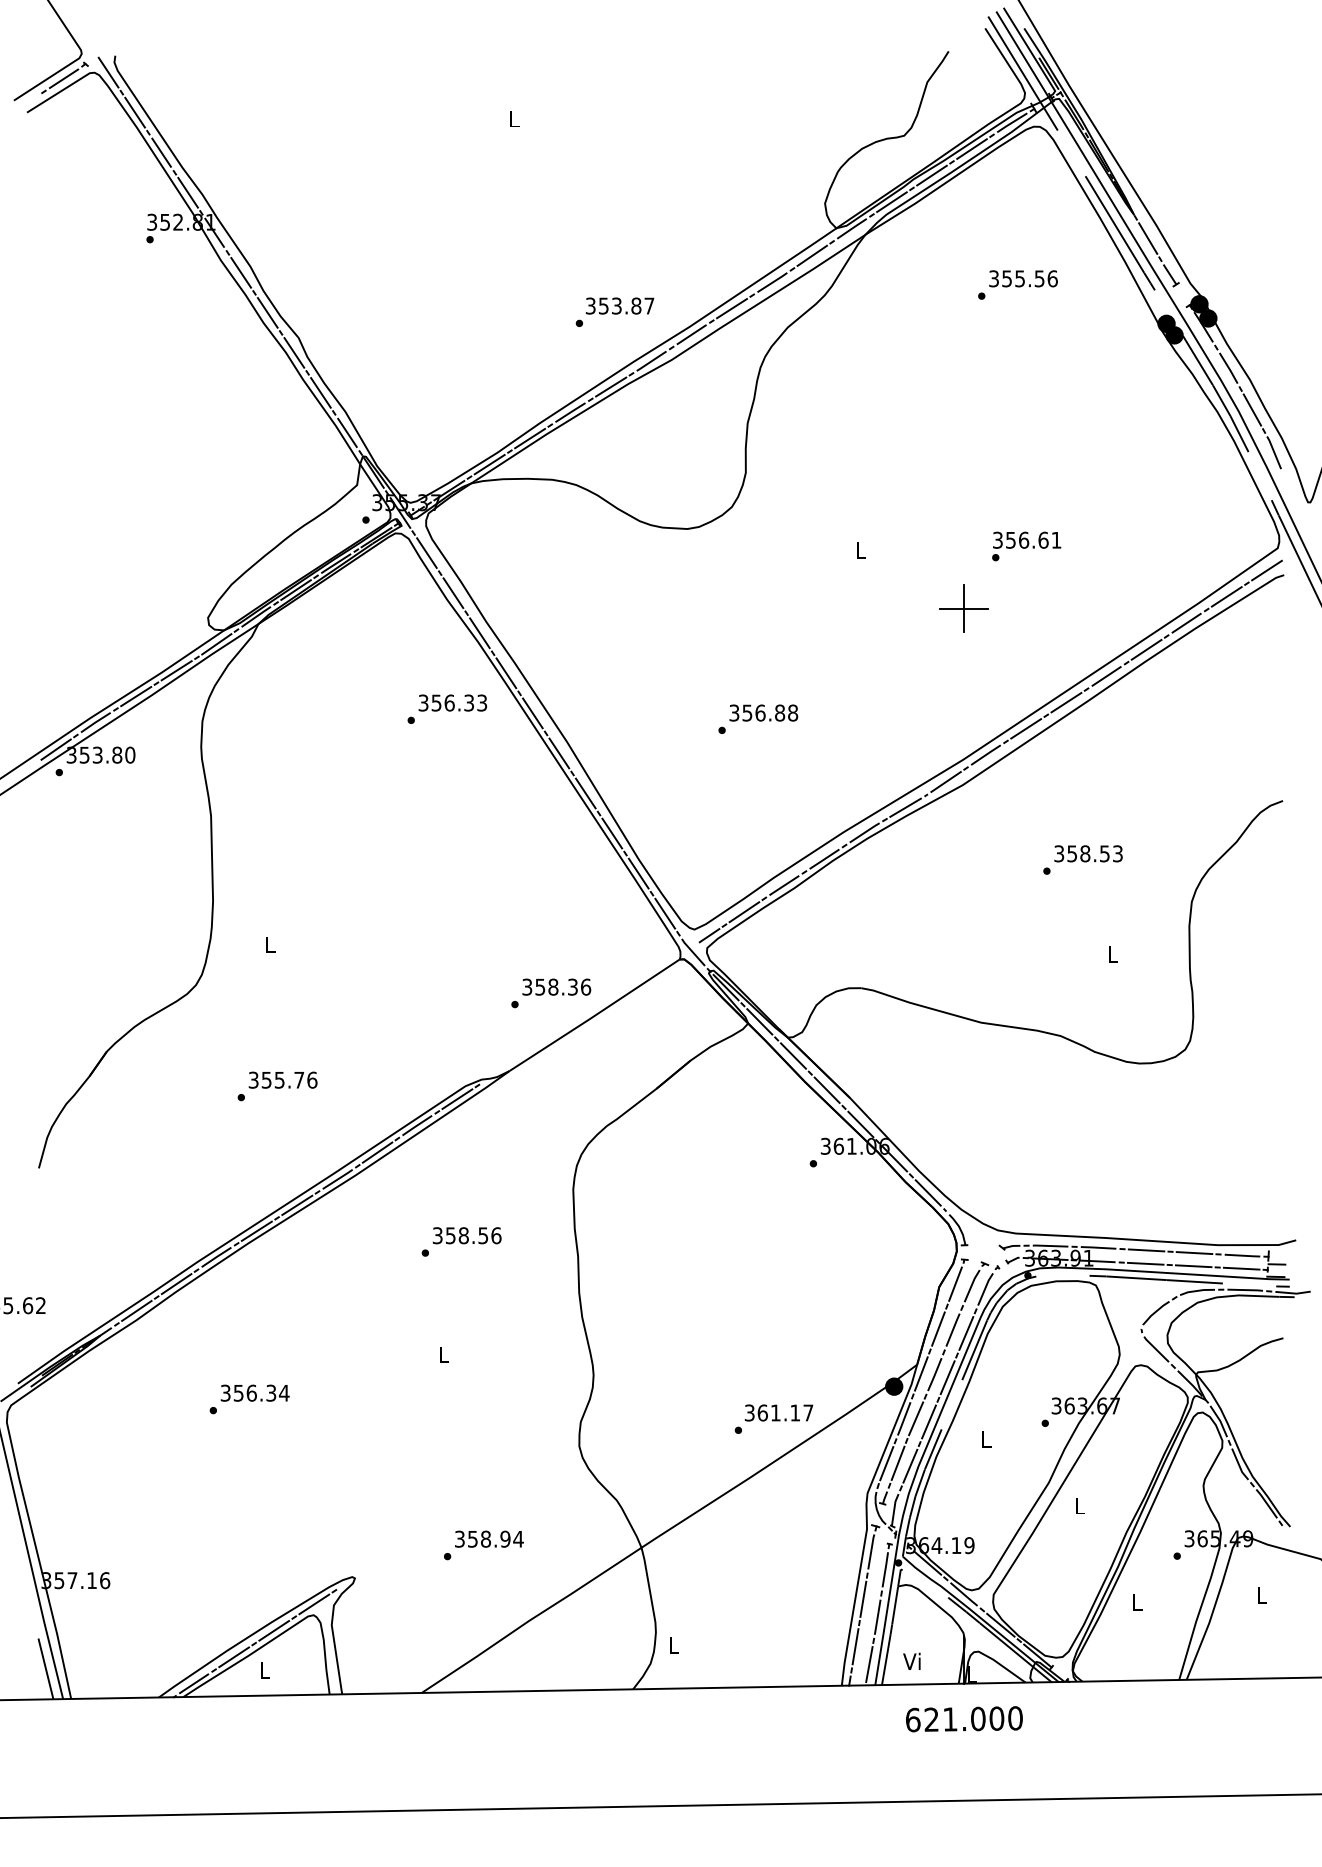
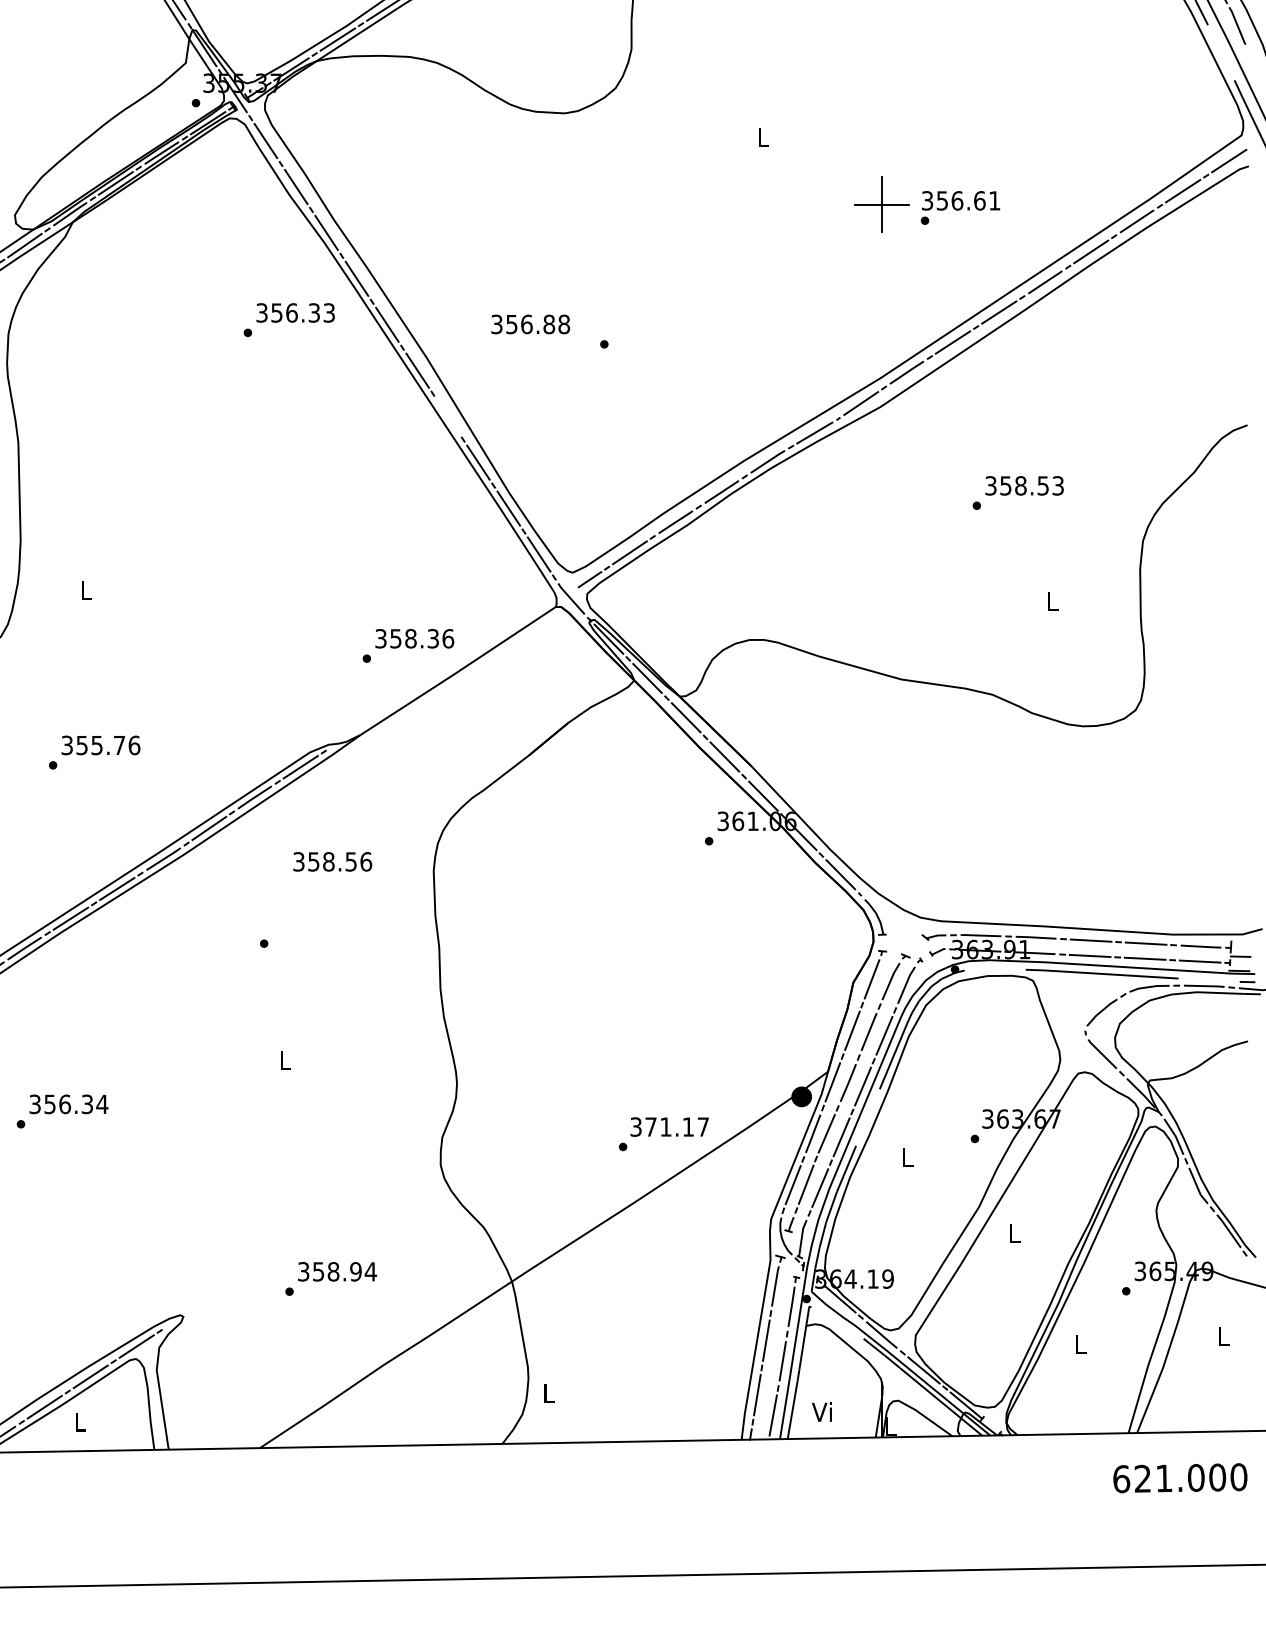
text: (1026, 546) -> (960, 207), moved
text: (763, 712) -> (530, 323), moved
line: (585, 793) -> (447, 416), removed
text: (466, 1235) -> (331, 861), moved
text: (762, 1412) -> (650, 1126), 361.17 -> 371.17
text: (964, 1719) -> (1180, 1478), moved

